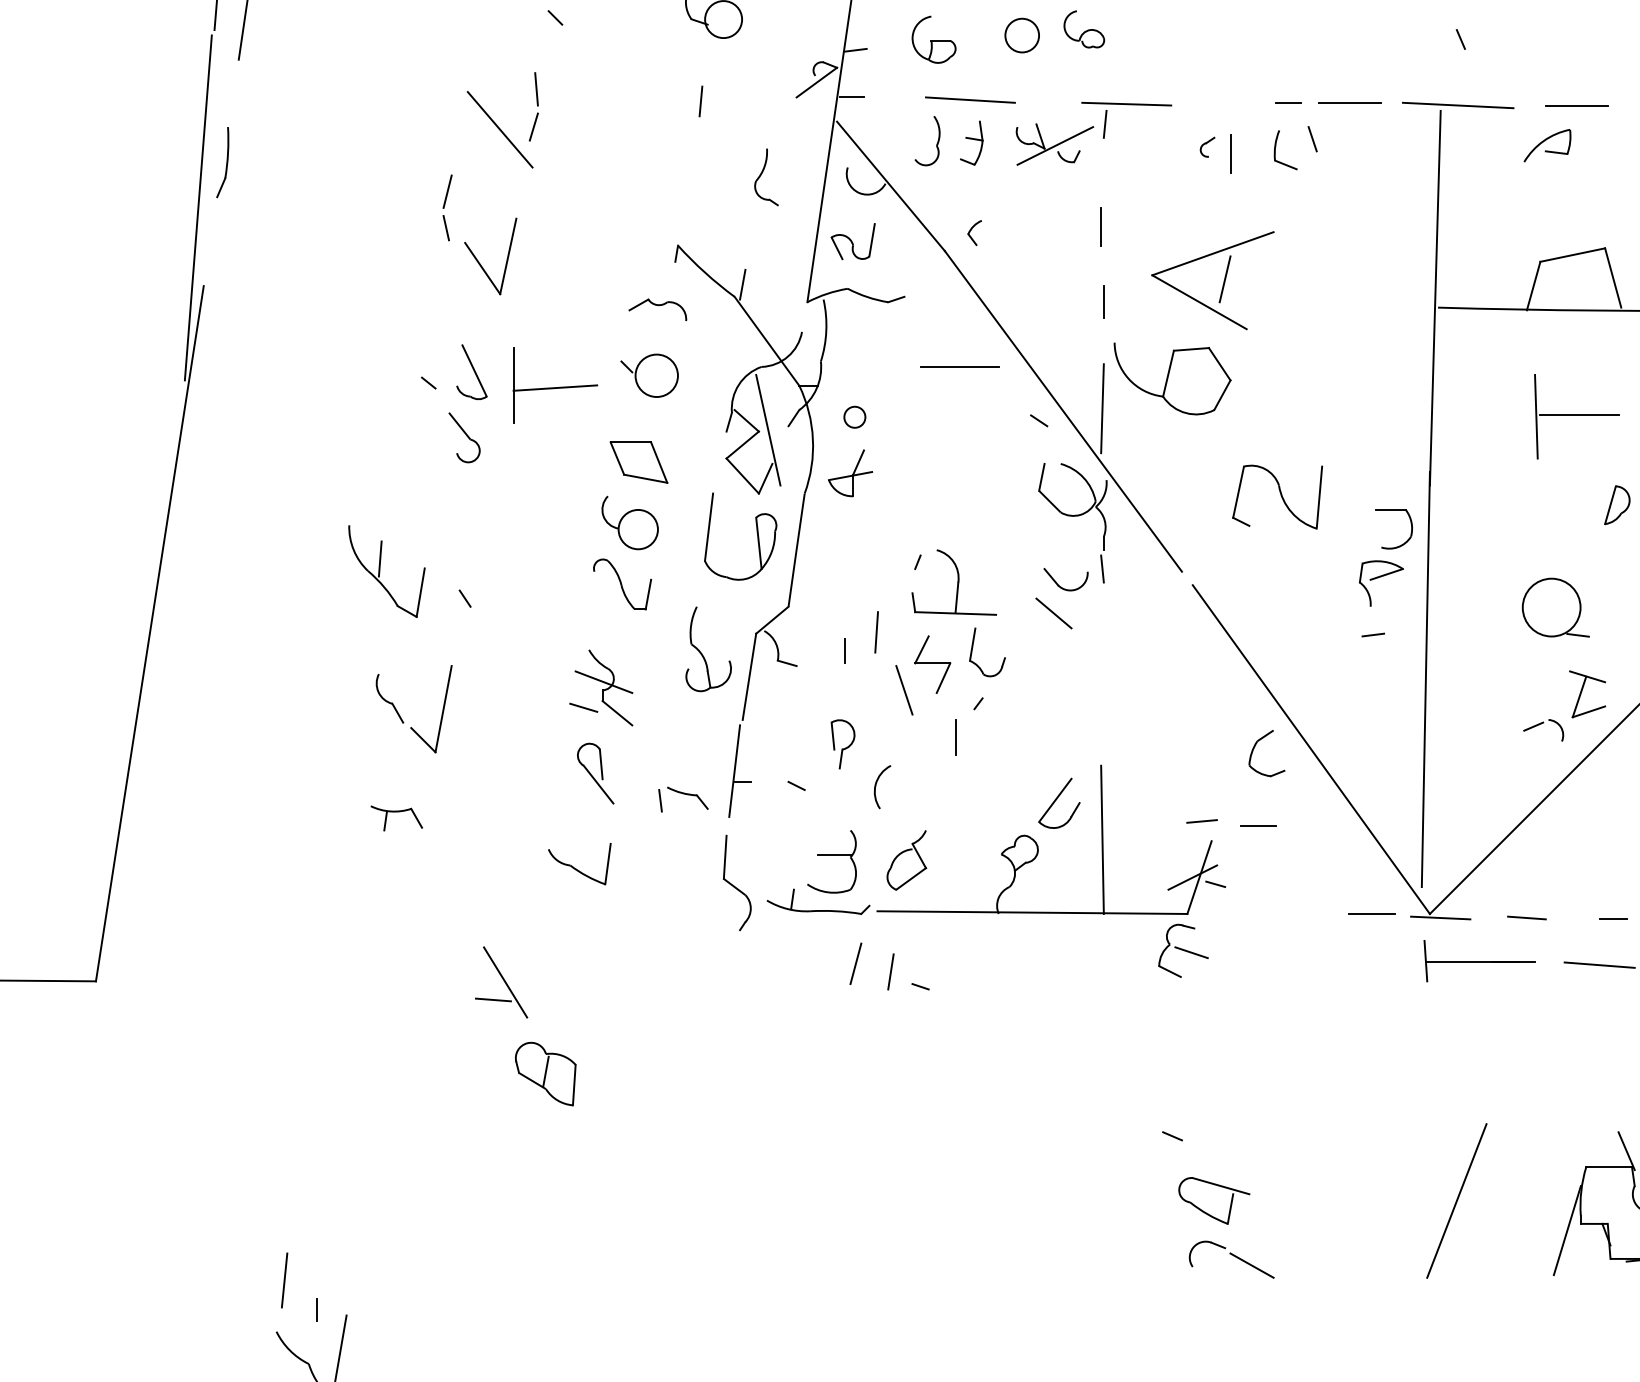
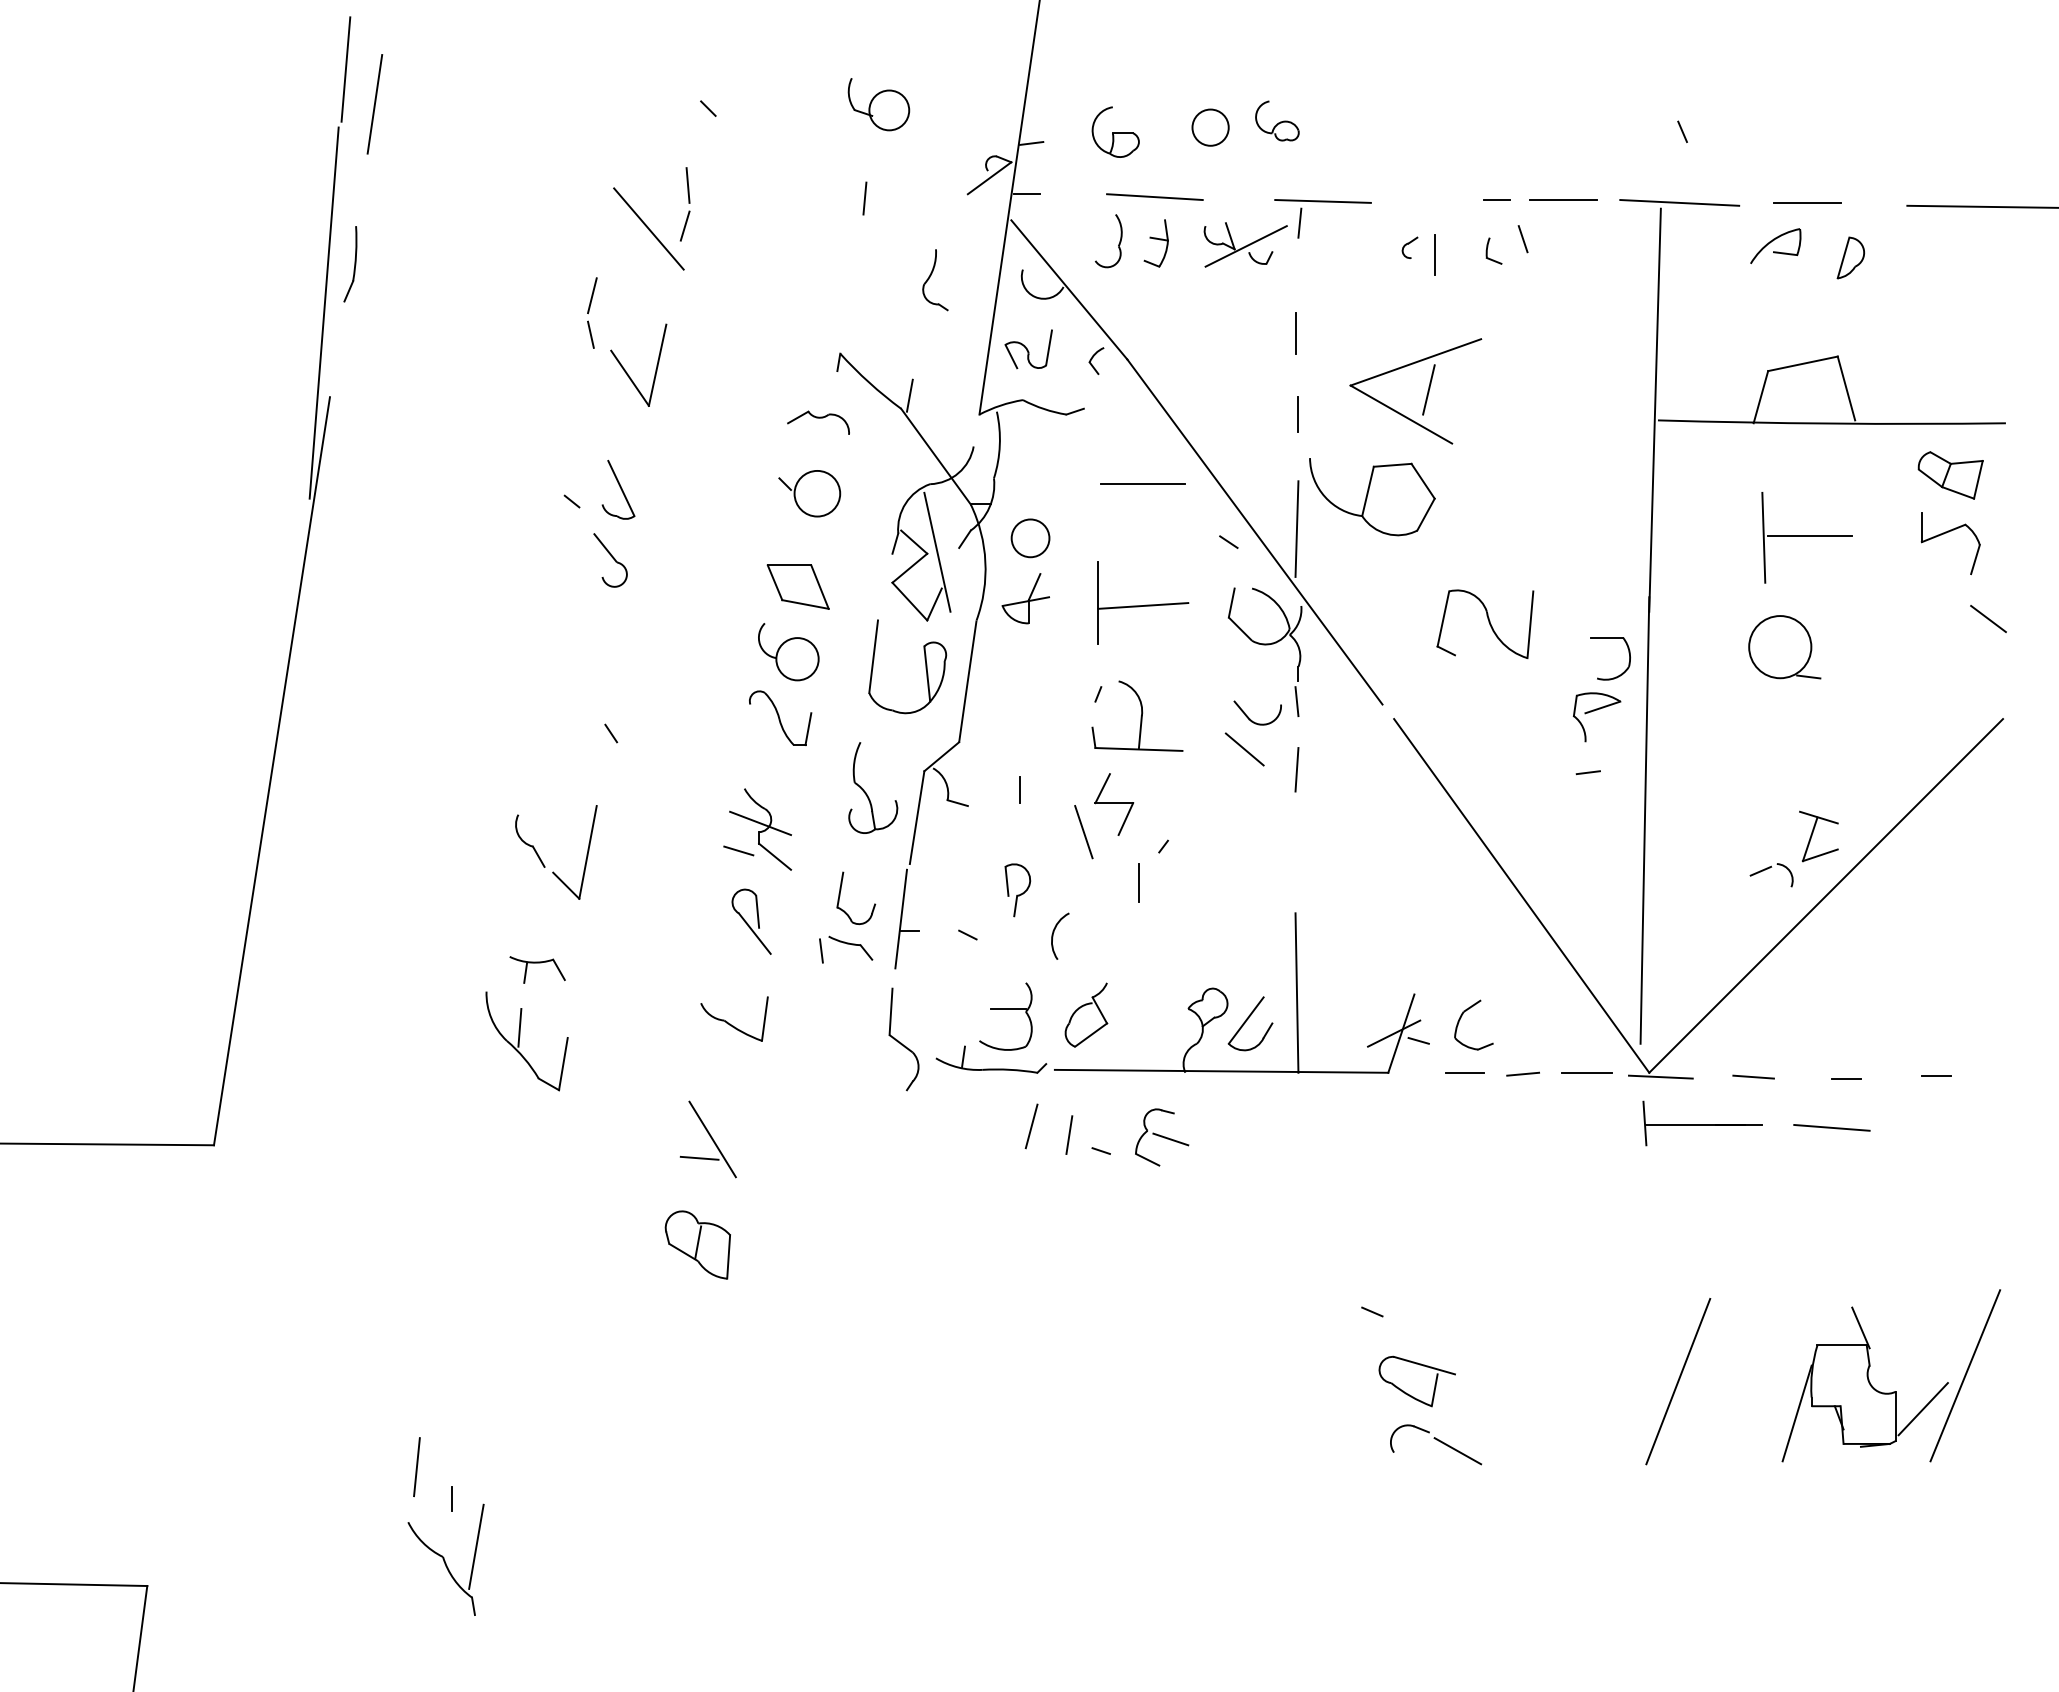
part: (1285, 149) -> (1493, 250), size x0.62
part: (974, 232) -> (1096, 360), moved
part: (555, 384) -> (1143, 602), moved
circle: (854, 417) -> (1030, 538), size x1.67
part: (1616, 504) -> (1850, 257), moved
part: (379, 571) -> (519, 1041), moved
part: (1555, 607) -> (1784, 647), moved
line: (876, 632) -> (1296, 769), moved
part: (972, 650) -> (840, 896), moved
part: (1255, 747) -> (1461, 1018), moved
part: (1059, 803) -> (1250, 1023), moved
line: (1201, 820) -> (1522, 1073), moved
line: (1258, 825) -> (1464, 1072), moved
part: (1183, 950) -> (1162, 1137), moved
part: (500, 982) -> (707, 1139), moved

